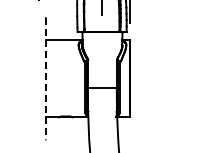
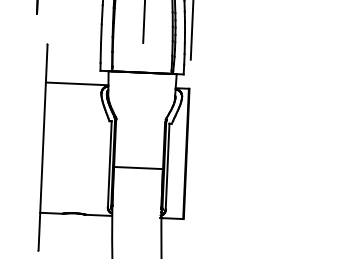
line: (45, 79) -> (42, 148), dashed -> solid

